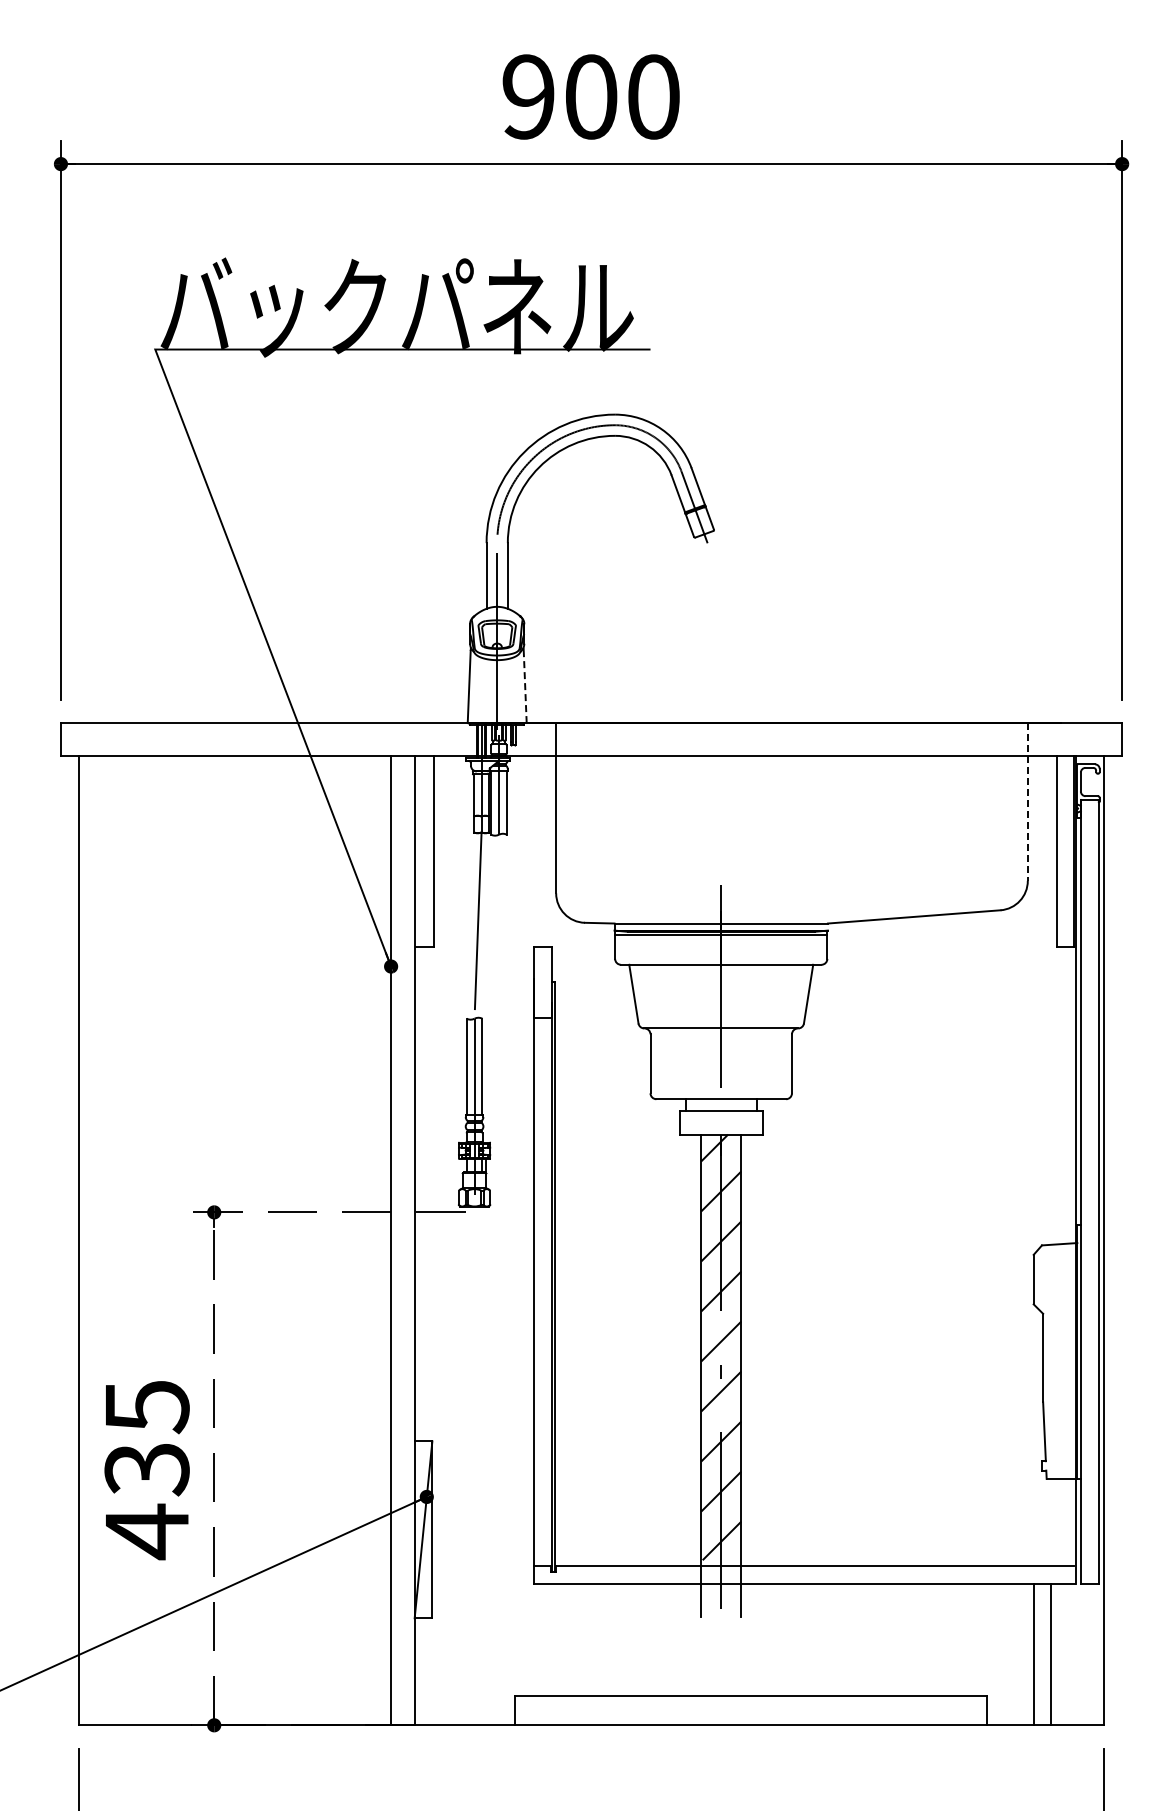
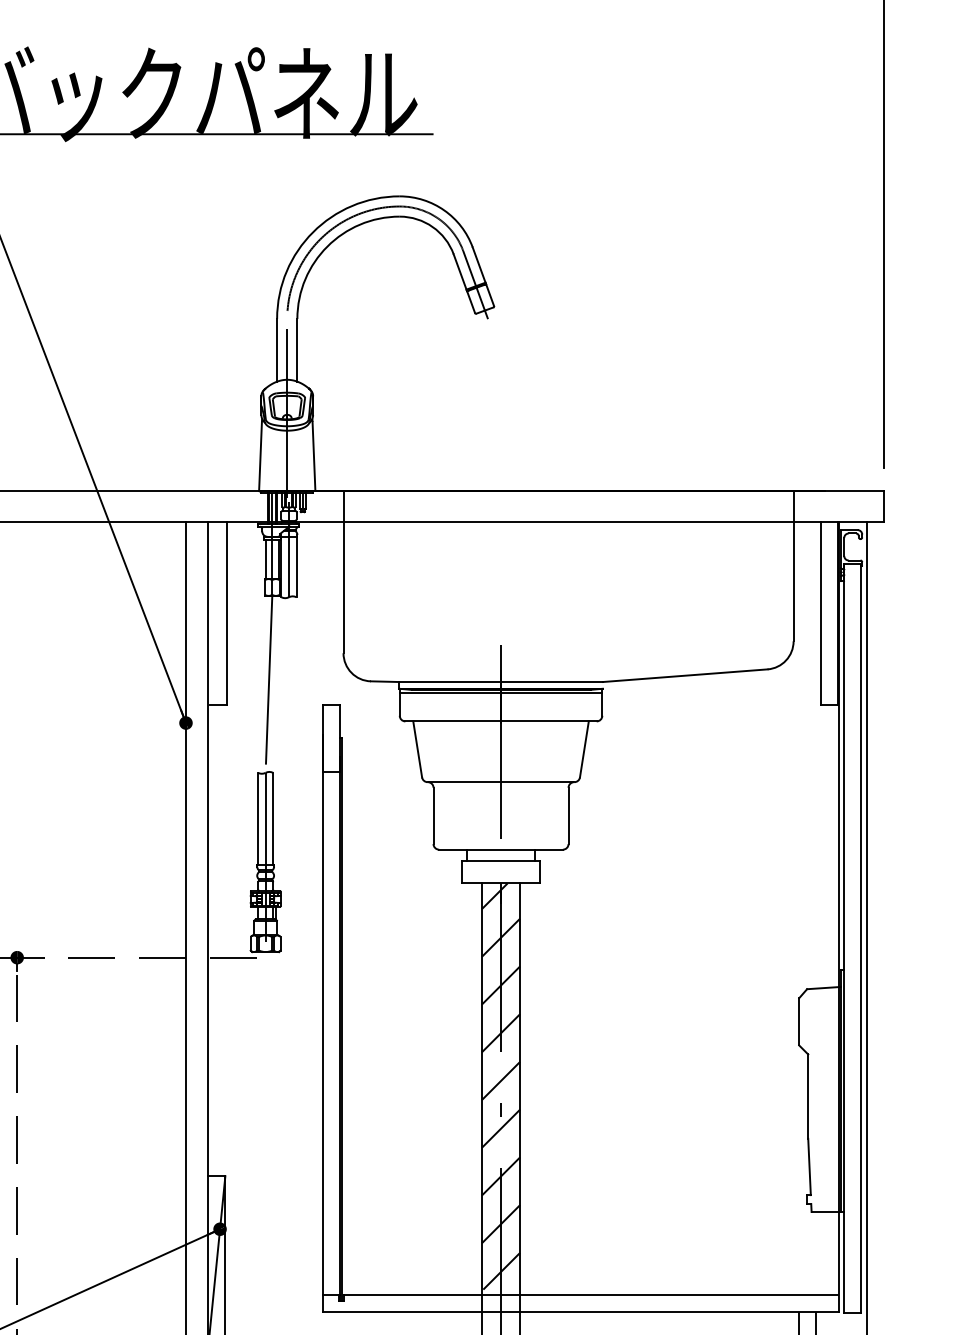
line: (525, 686) -> (314, 455), dashed -> solid
line: (1027, 801) -> (793, 565), dashed -> solid

